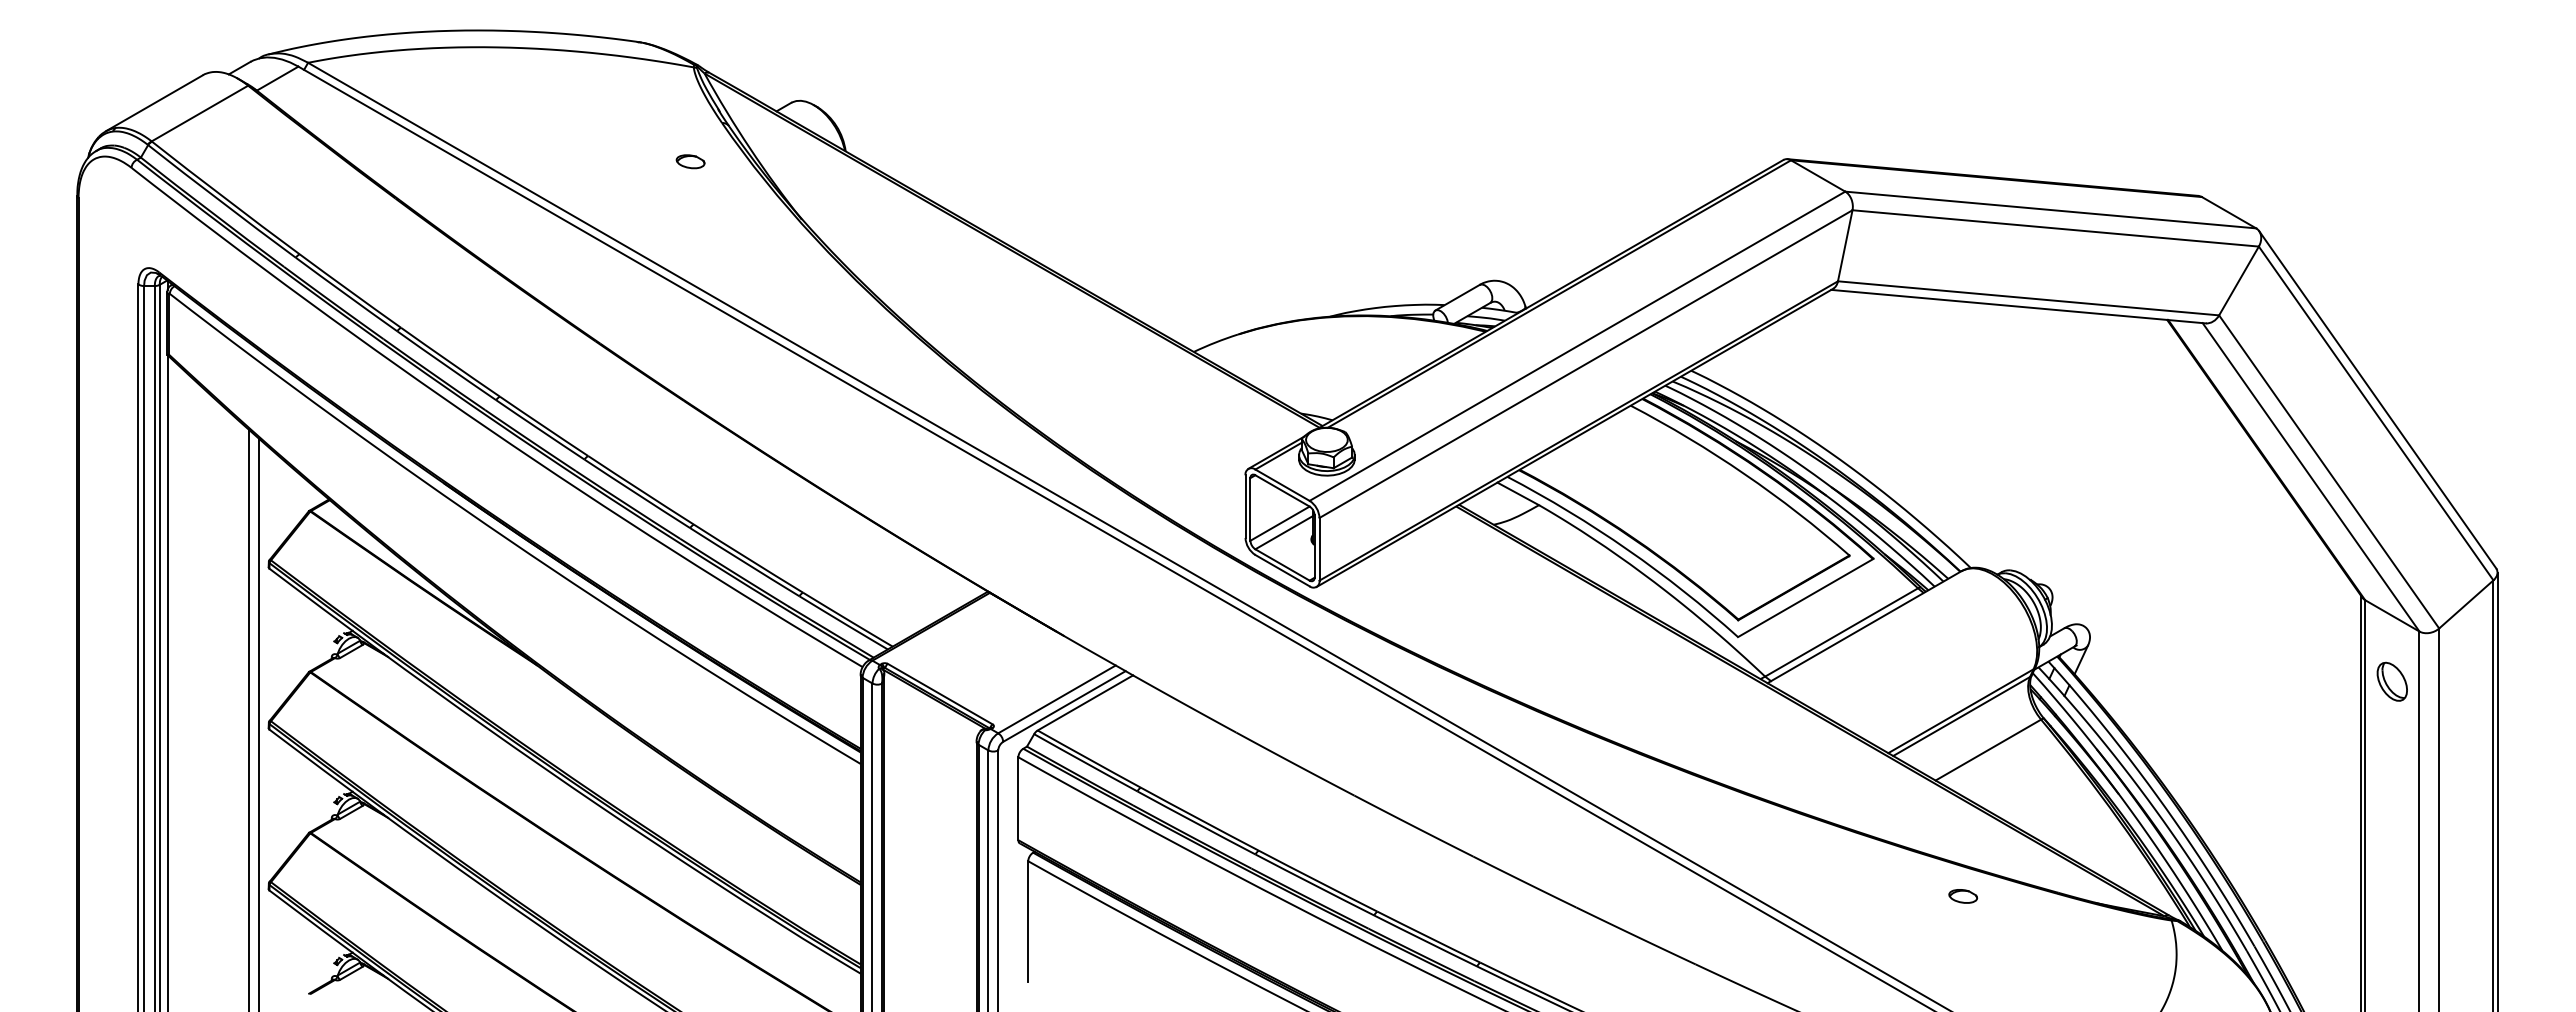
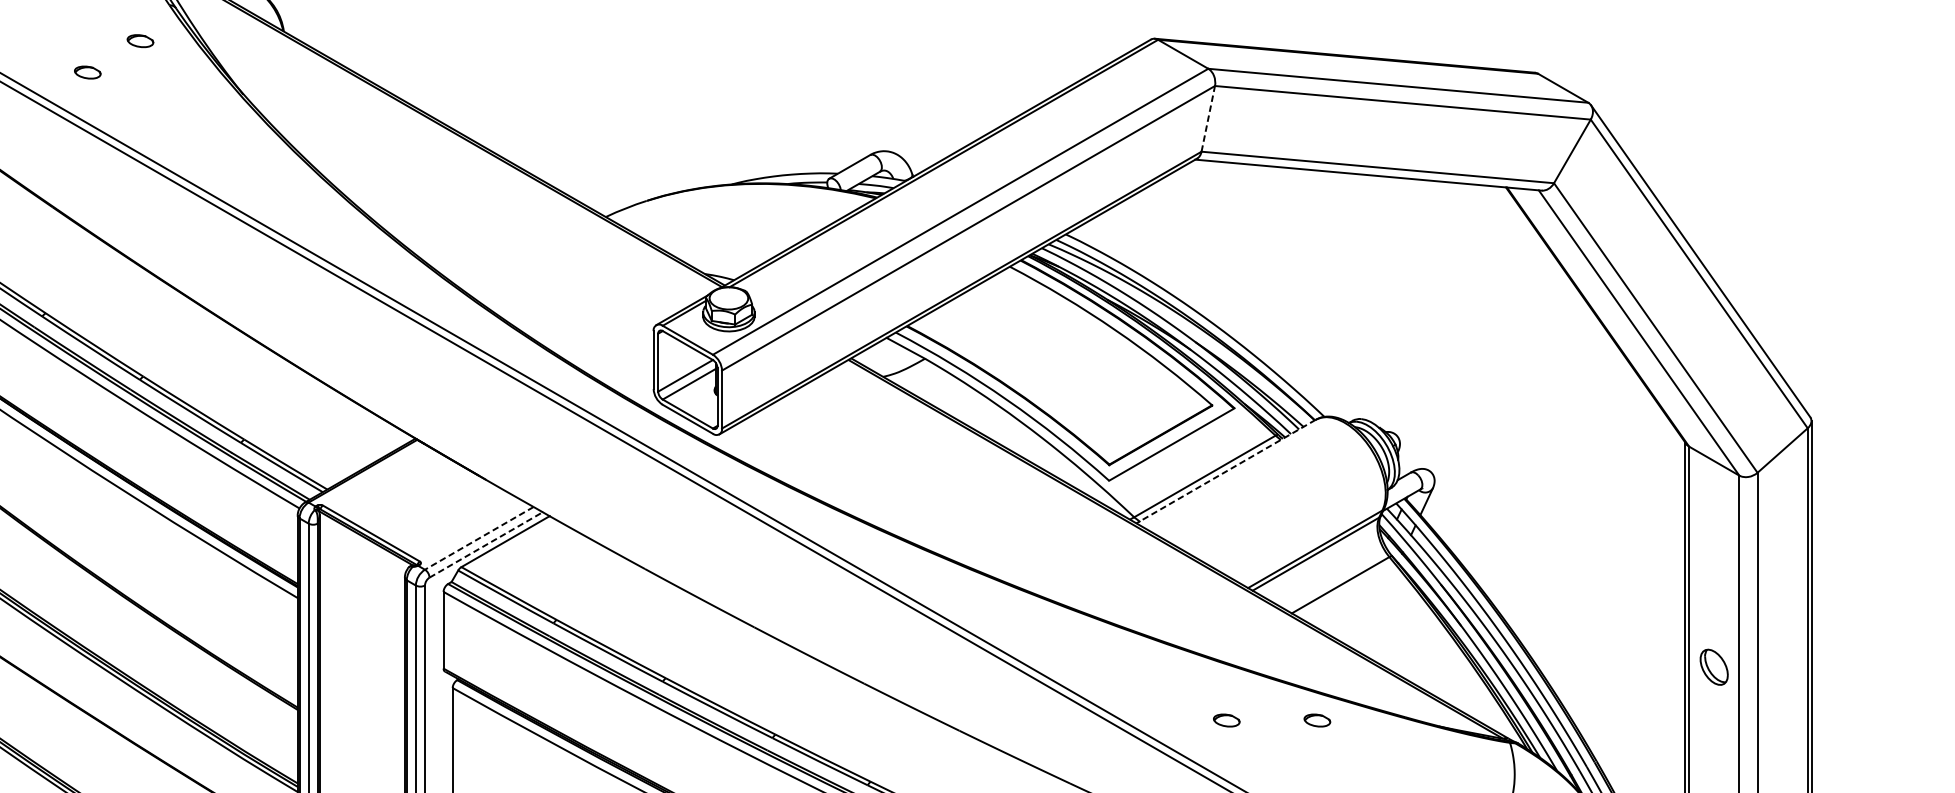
part: (633, 195) -> (87, 72), added
line: (1845, 245) -> (1208, 118), solid -> dashed
line: (1864, 627) -> (1226, 471), solid -> dashed
part: (2391, 681) -> (1713, 667), moved
line: (1057, 699) -> (479, 538), solid -> dashed
line: (1064, 706) -> (486, 544), solid -> dashed
part: (1865, 896) -> (1227, 720), added

